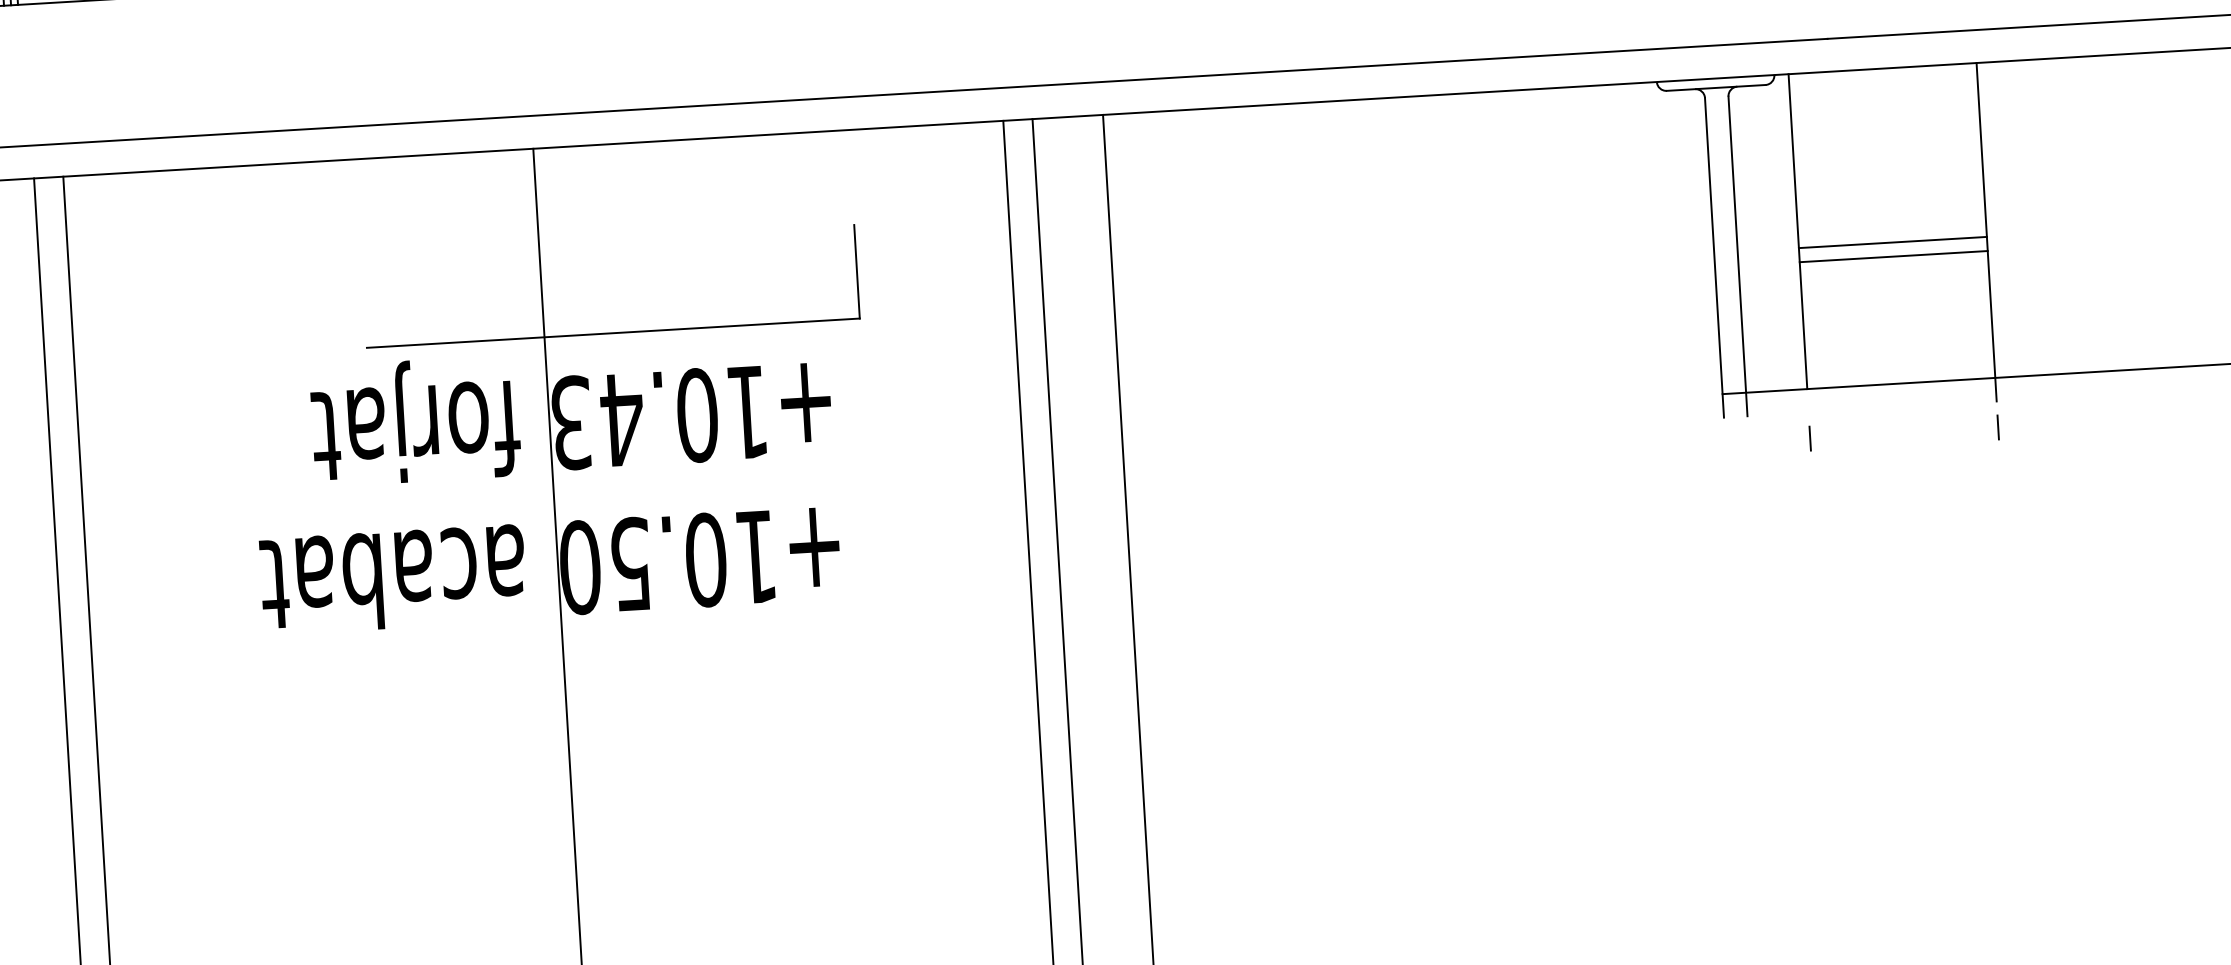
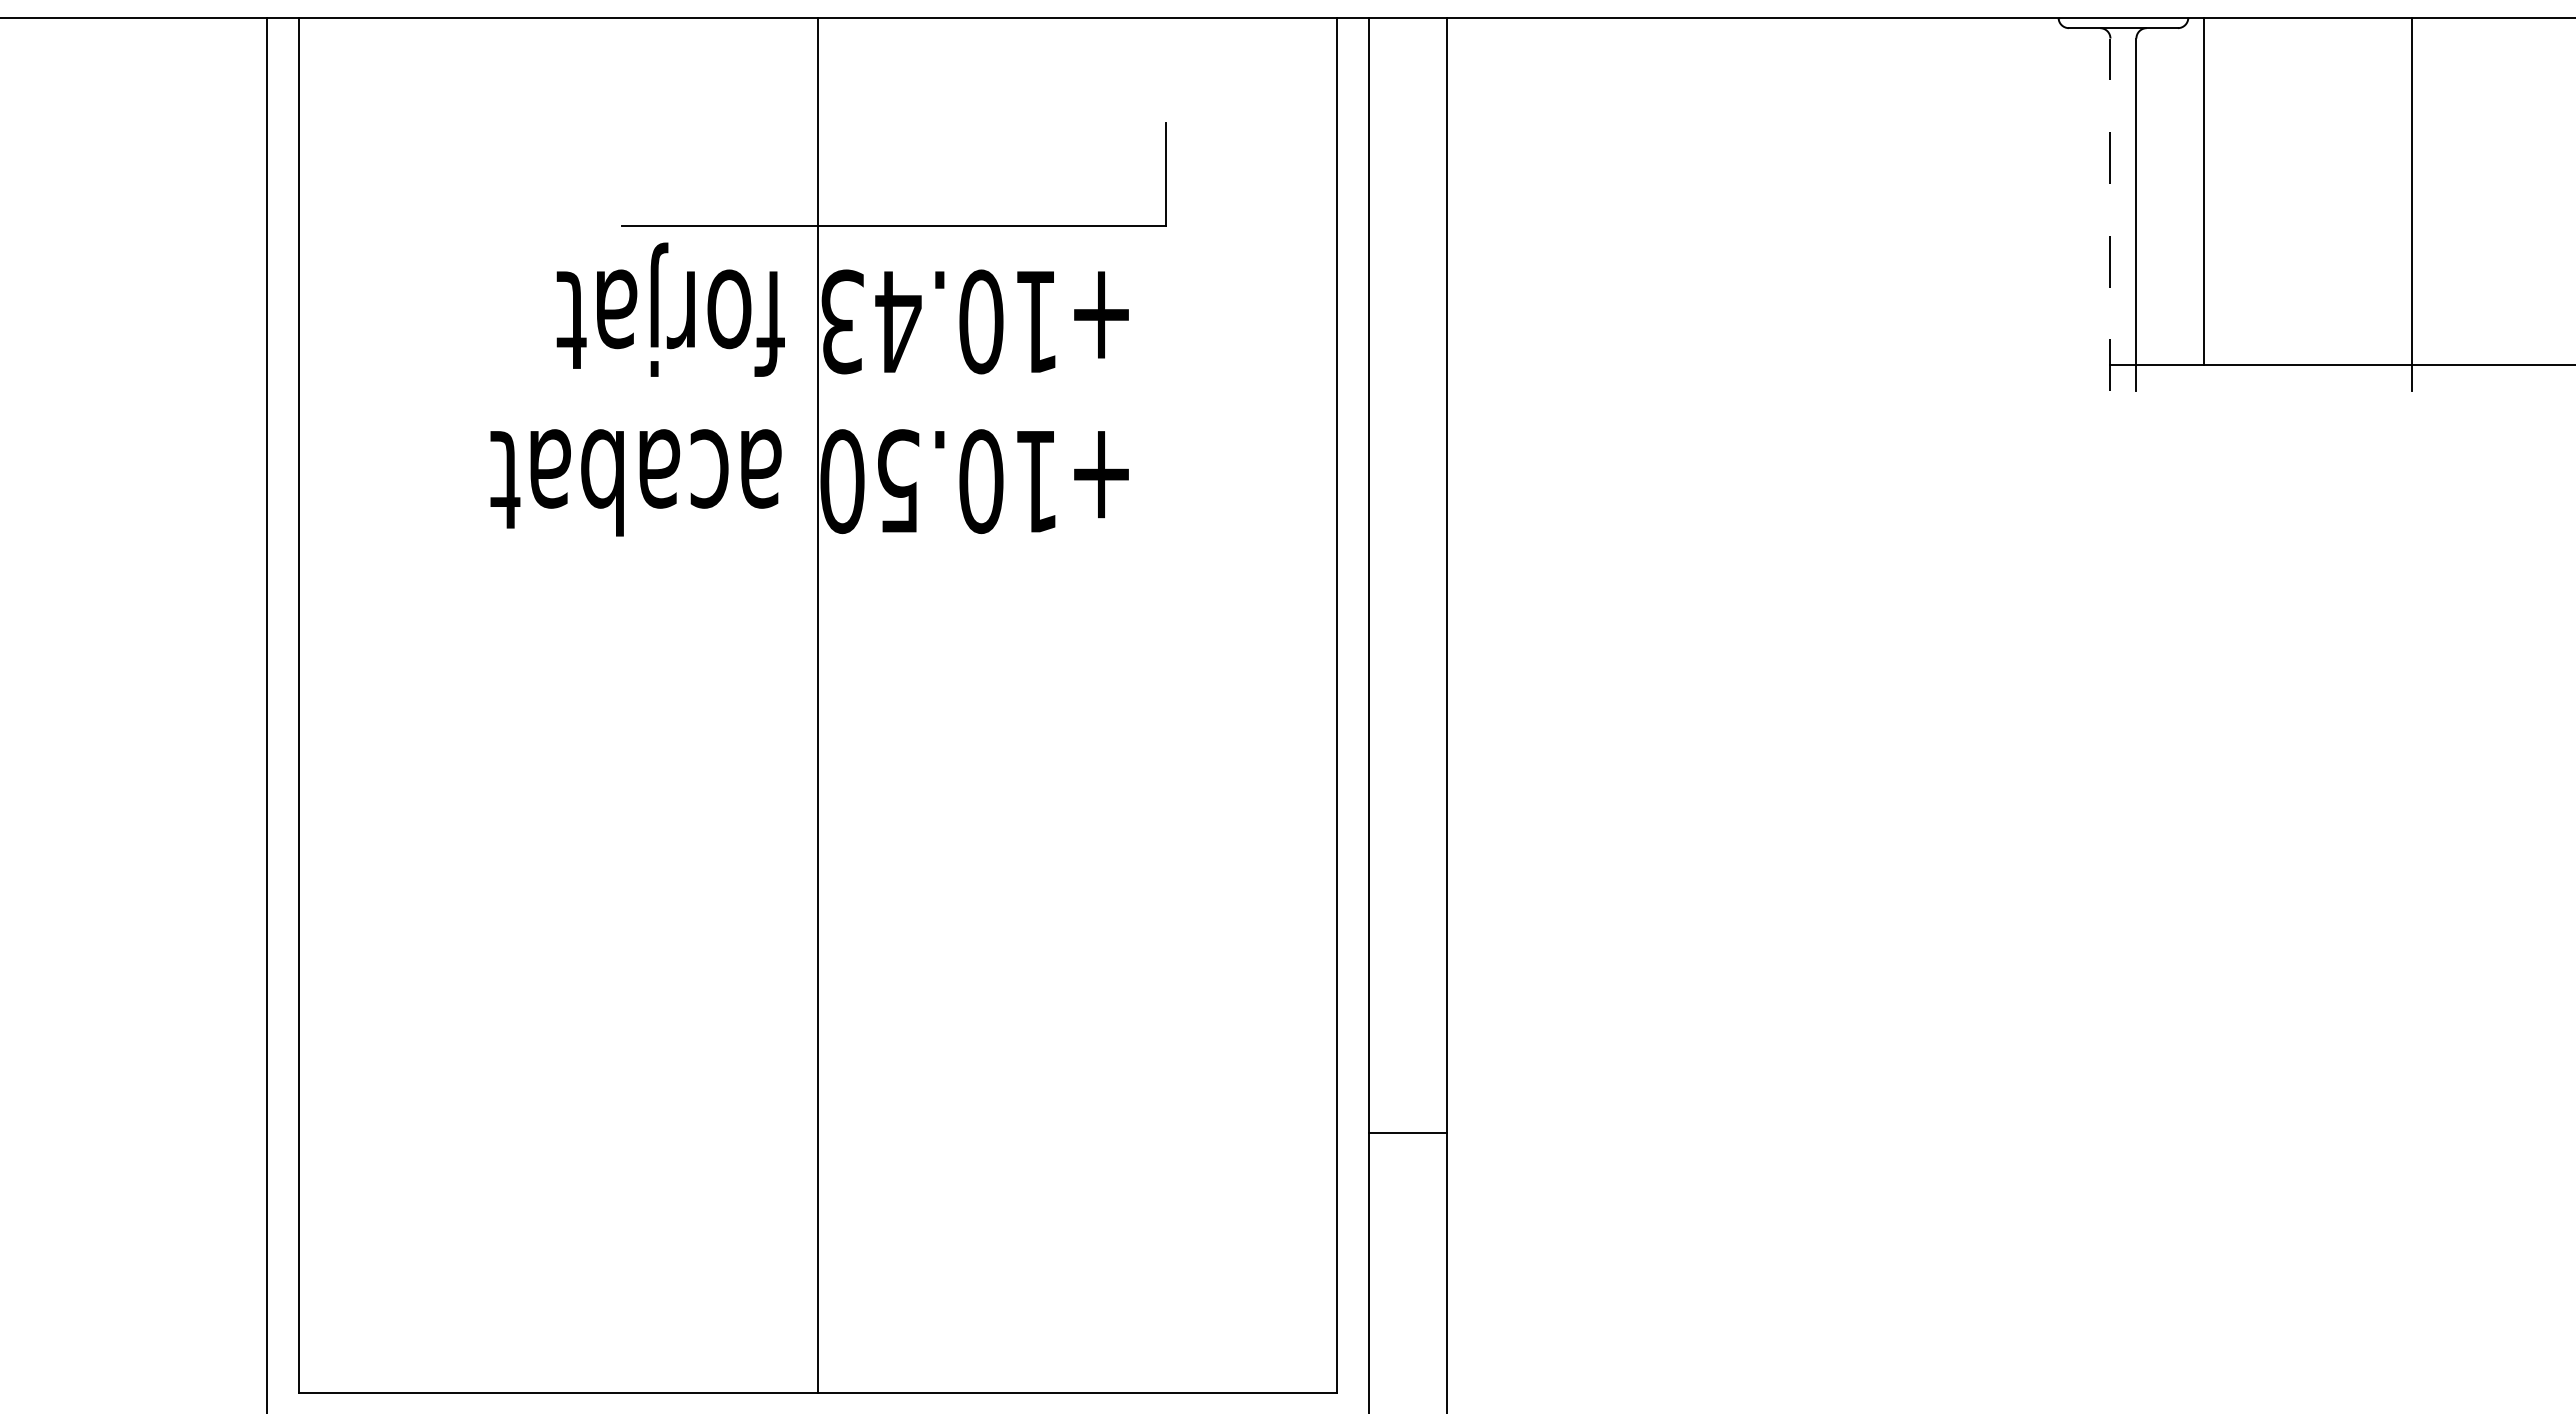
line: (1892, 242) -> (2307, 209), removed
line: (1893, 256) -> (2307, 225), removed
line: (1714, 257) -> (2110, 214), solid -> dashed
line: (1998, 426) -> (2411, 419), removed
line: (1809, 438) -> (2203, 419), removed

